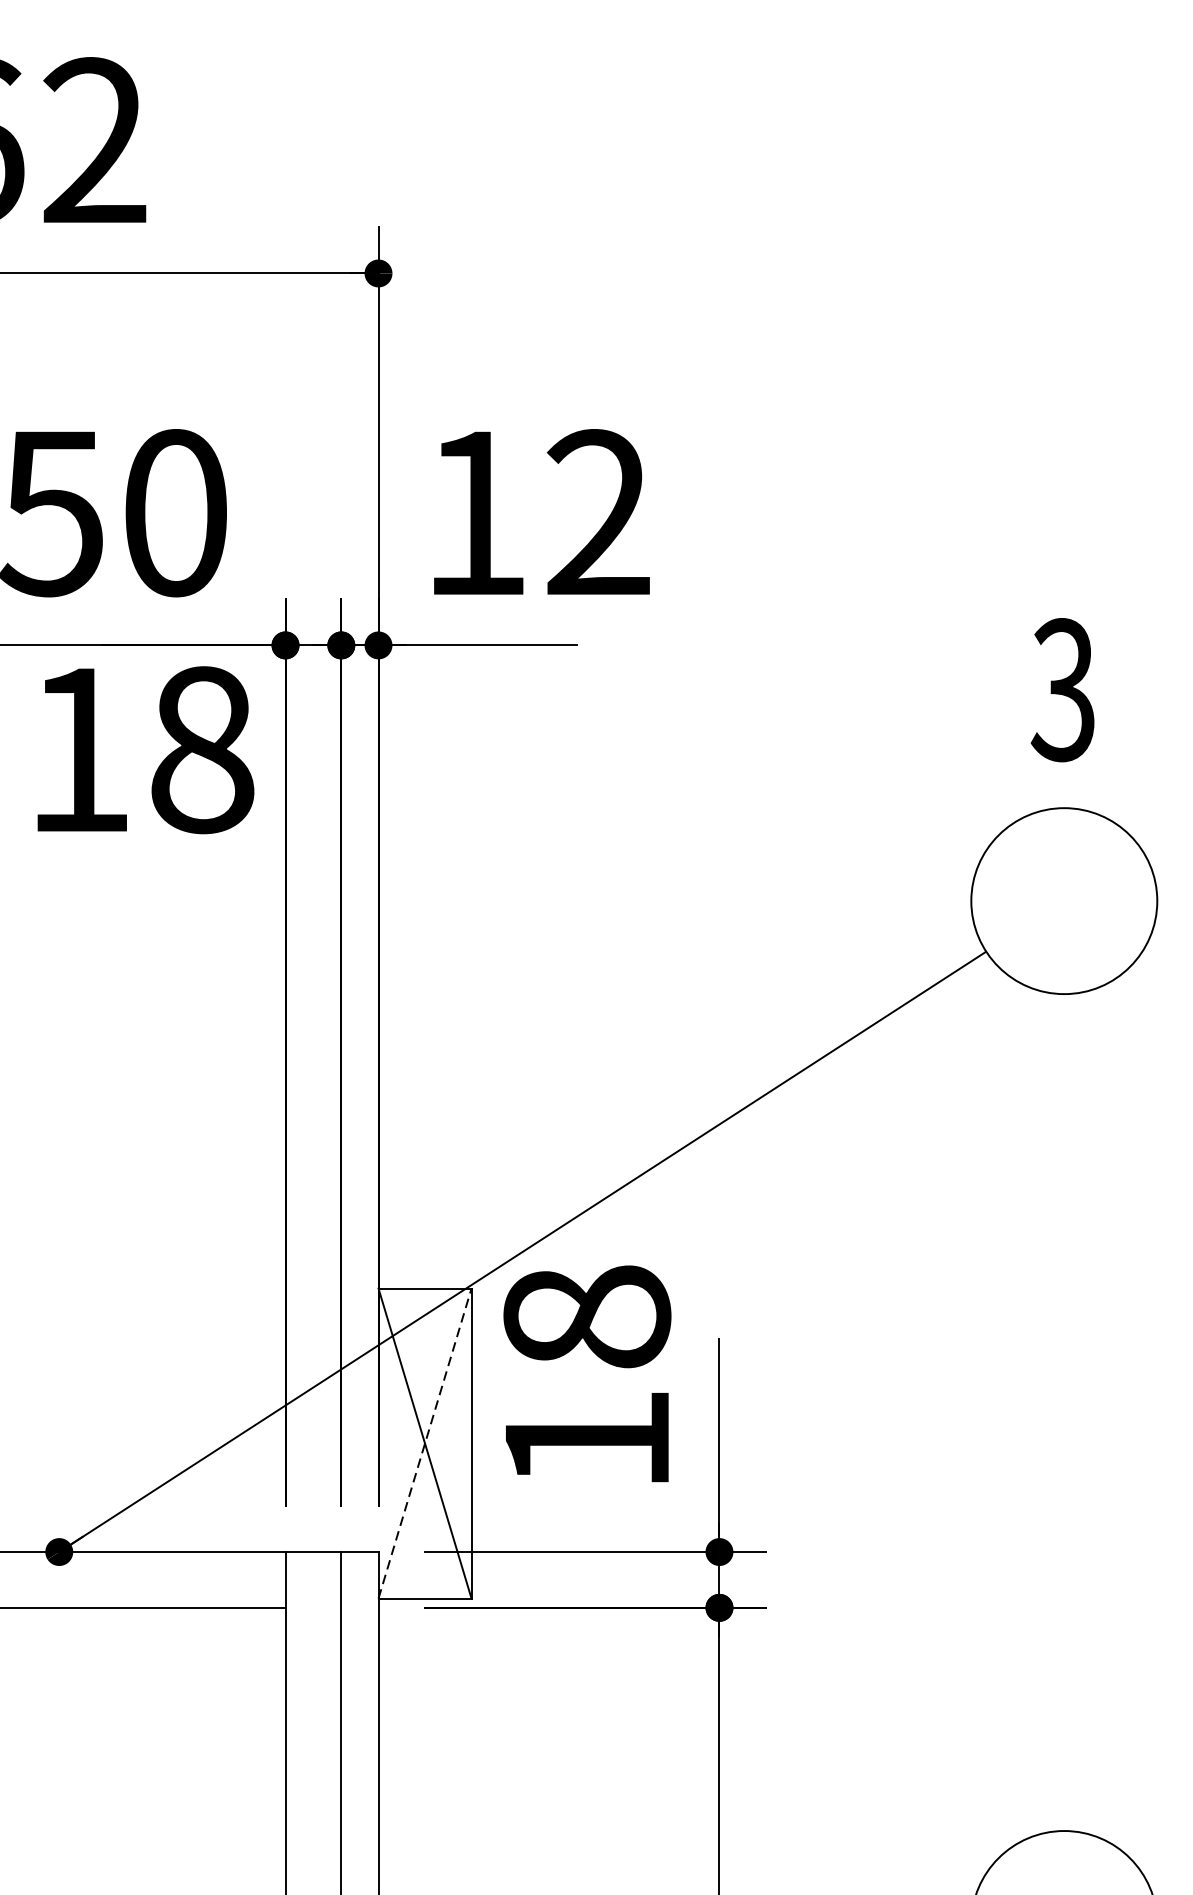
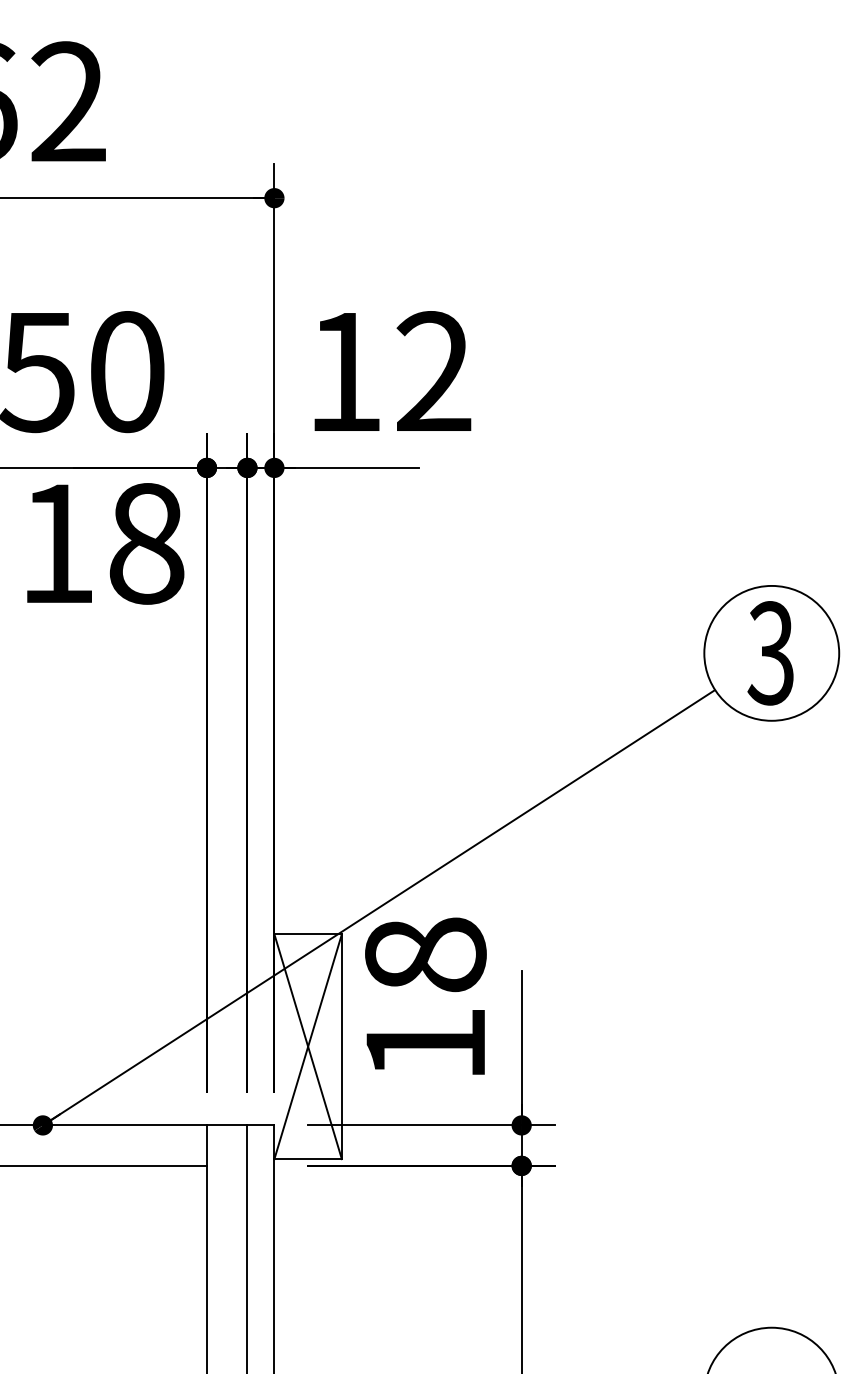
text: (1062, 690) -> (770, 653), moved
line: (425, 1443) -> (308, 1046), dashed -> solid

